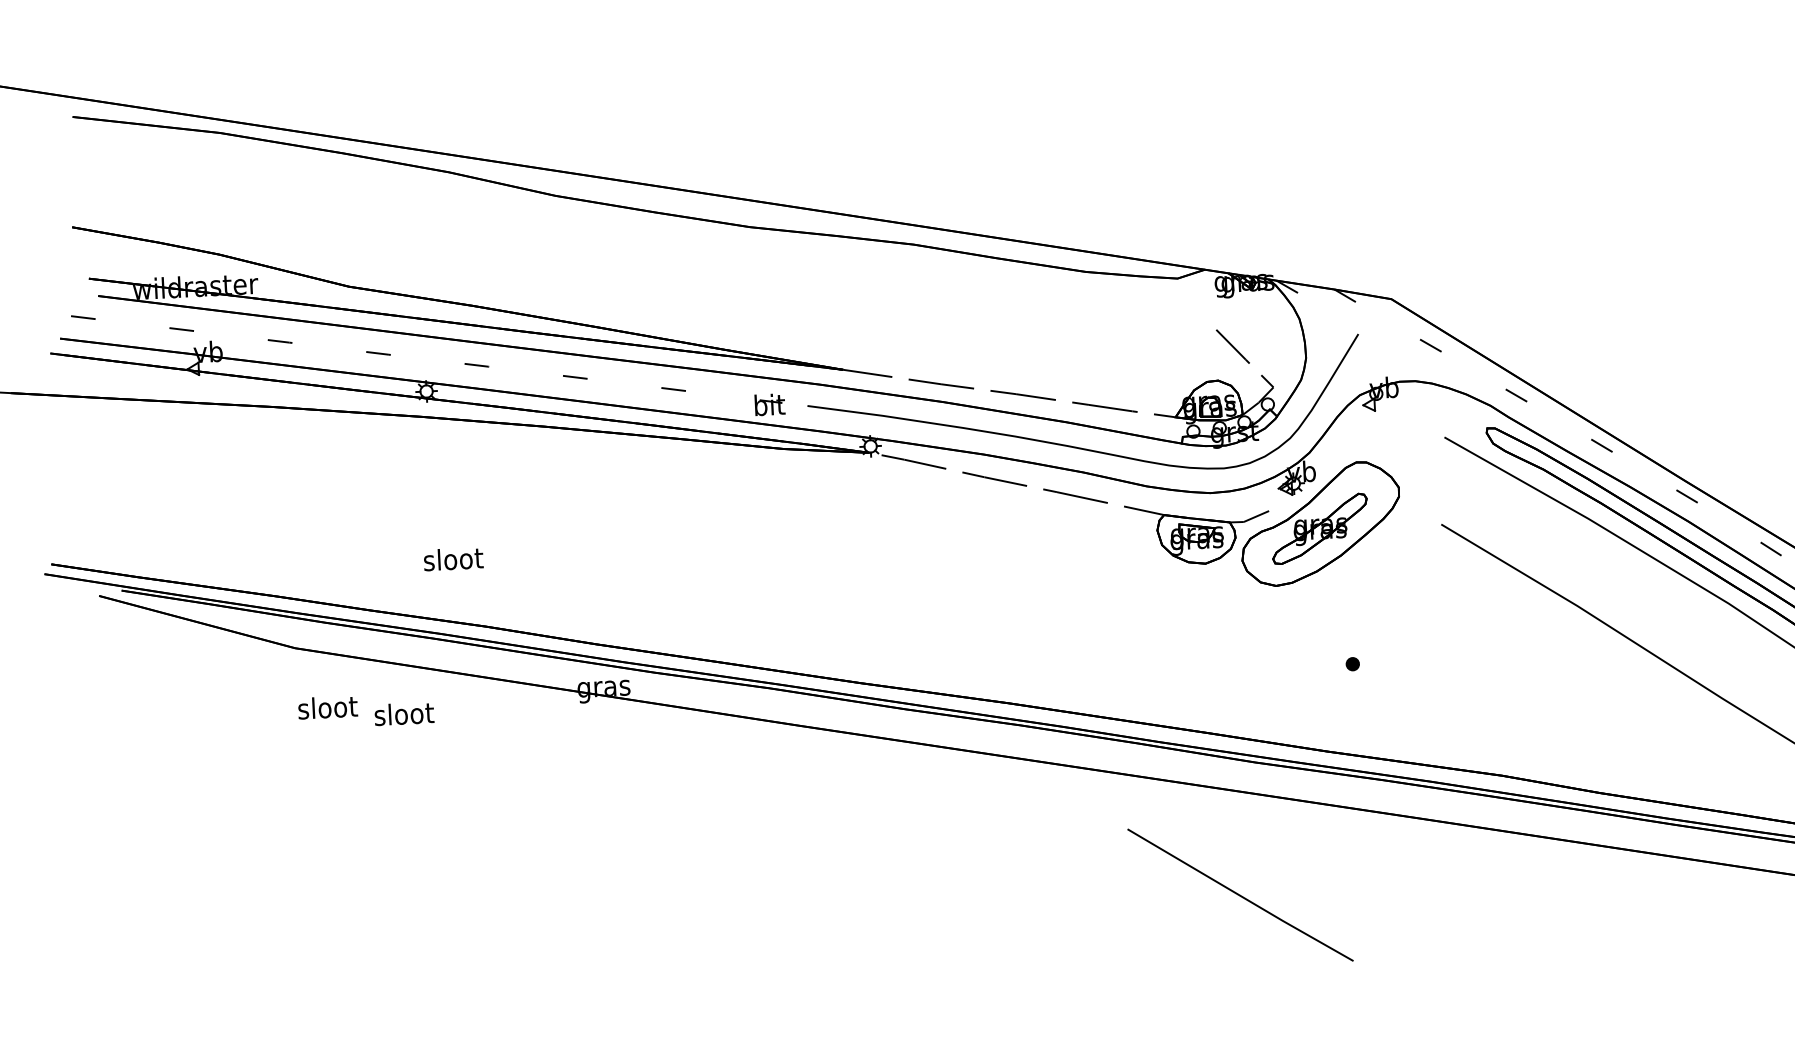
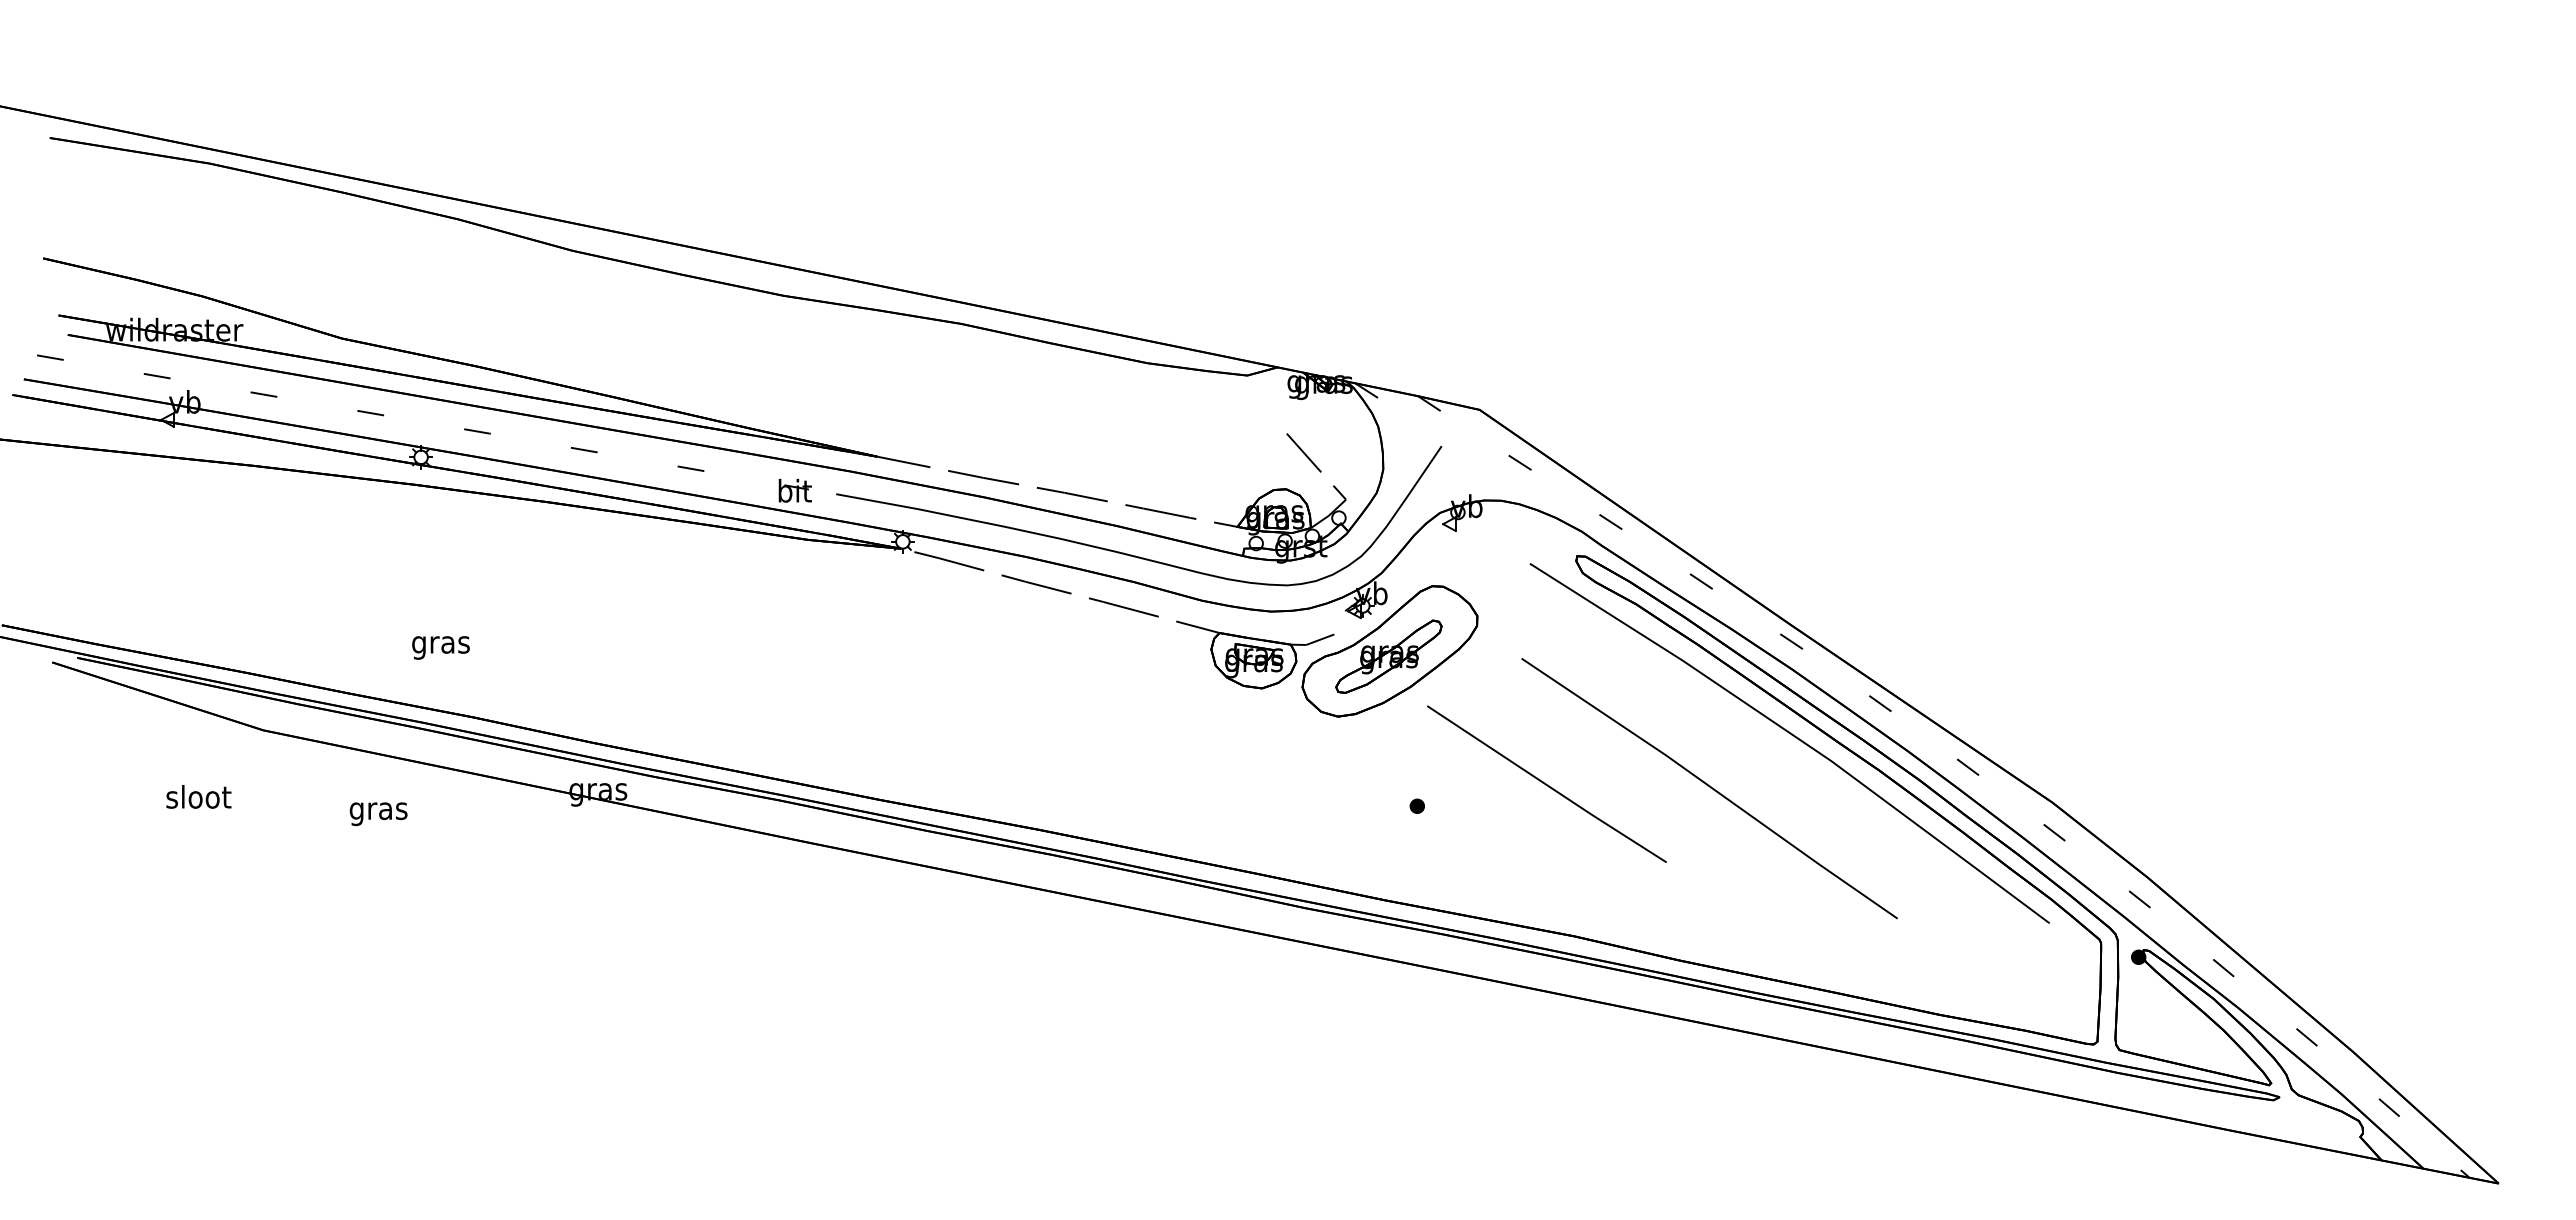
text: (452, 561) -> (440, 644), sloot -> gras
text: (327, 707) -> (198, 796), moved
text: (404, 717) -> (378, 811), sloot -> gras
line: (1240, 894) -> (1546, 783), moved

